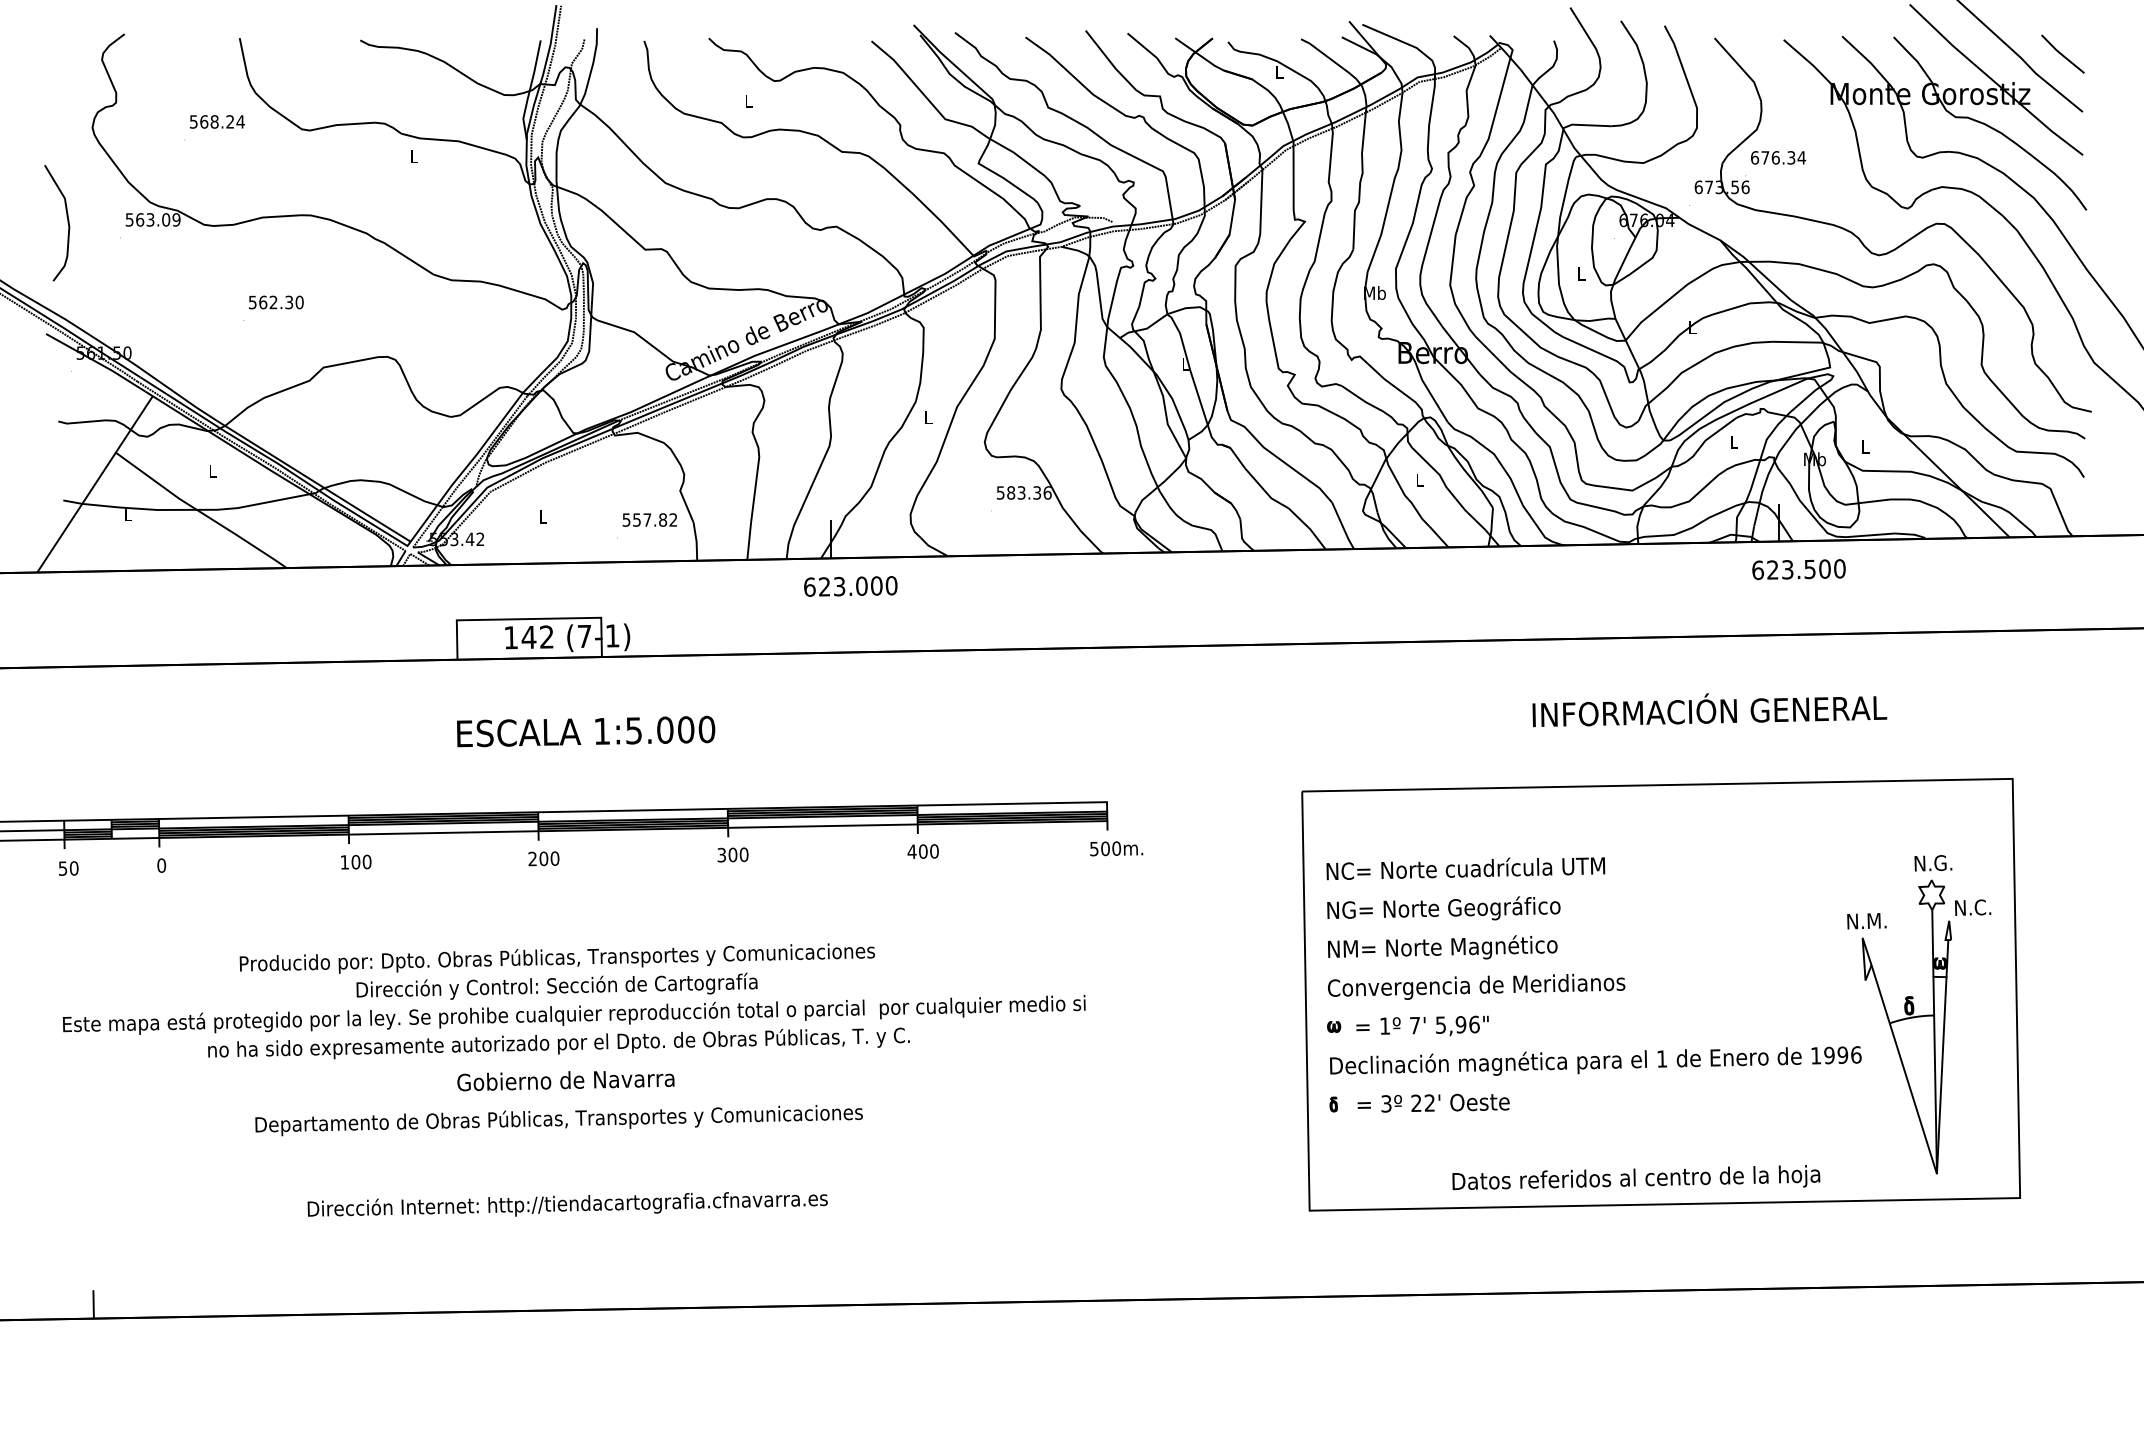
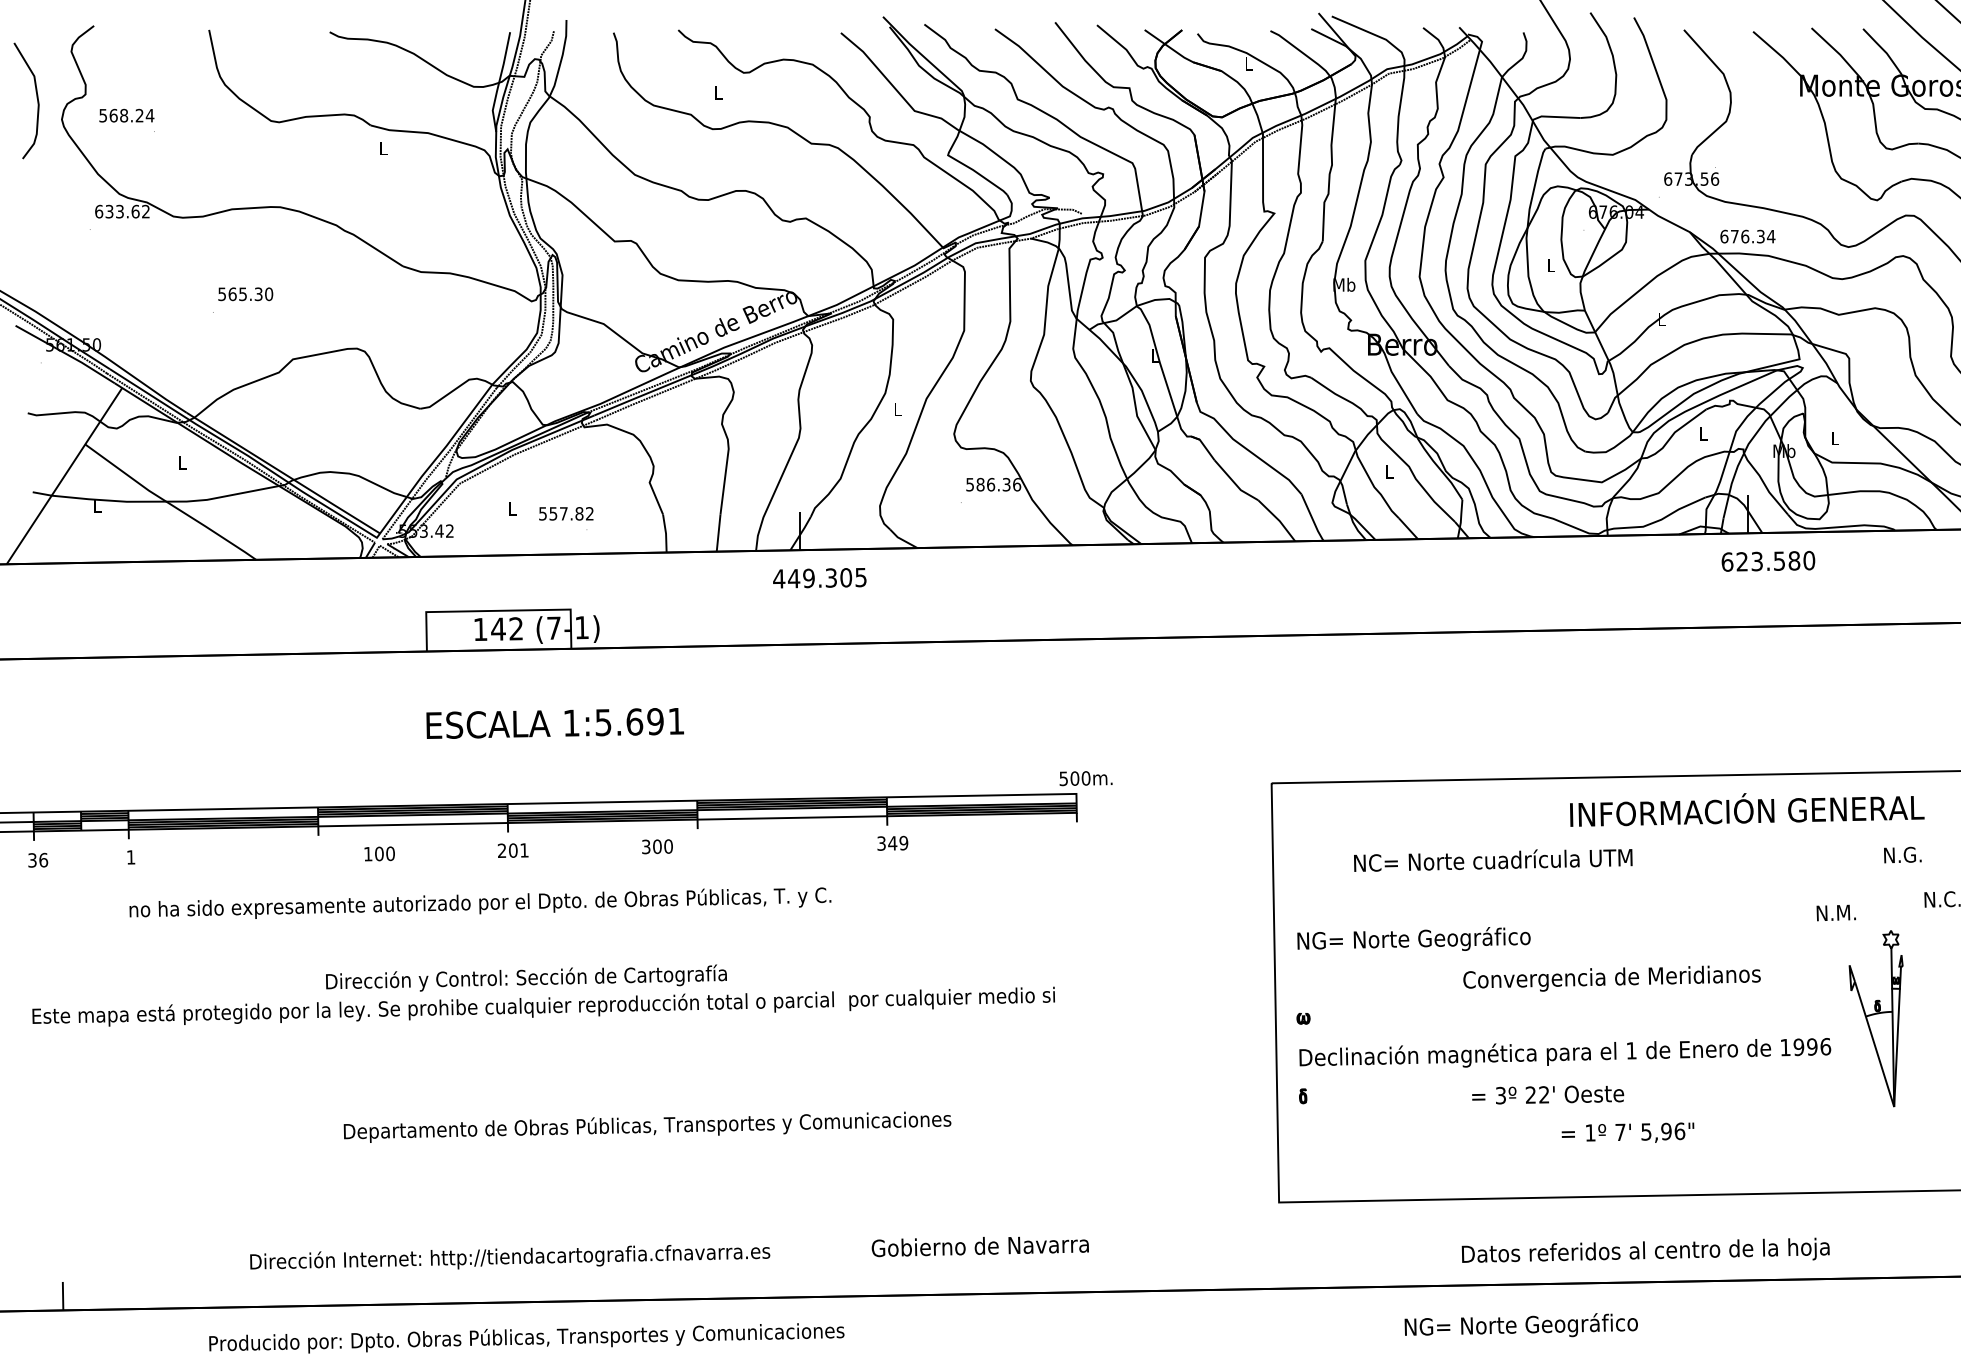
text: (217, 121) -> (126, 115), moved
text: (1778, 157) -> (1747, 236), moved
text: (152, 219) -> (121, 211), 563.09 -> 633.62
curve: (67, 223) -> (36, 101), moved
text: (273, 302) -> (242, 294), 562.30 -> 565.30
text: (1021, 492) -> (990, 484), 583.36 -> 586.36
text: (649, 519) -> (565, 513), moved
text: (1824, 568) -> (1793, 560), 623.500 -> 623.580
text: (850, 586) -> (819, 578), 623.000 -> 449.305
text: (1709, 710) -> (1746, 810), moved
text: (686, 729) -> (655, 721), 1:5.000 -> 1:5.691
text: (1116, 848) -> (1085, 778), moved
text: (922, 851) -> (891, 843), 400 -> 349
text: (732, 854) -> (656, 846), moved
text: (554, 858) -> (523, 850), 200 -> 201
text: (356, 861) -> (379, 853), moved
text: (161, 865) -> (130, 857), 0 -> 1
text: (68, 868) -> (37, 860), 50 -> 36
text: (1465, 868) -> (1492, 860), moved
text: (1443, 908) -> (1520, 1325), moved
text: (1452, 947) -> (1421, 939), NM= Norte Magnético -> NG= Norte Geográfico
text: (556, 958) -> (525, 1338), moved
text: (1476, 986) -> (1611, 978), moved
text: (1422, 1025) -> (1627, 1132), moved
part: (1906, 1026) -> (1875, 1018), size x0.6
text: (558, 1043) -> (479, 903), moved
text: (565, 1081) -> (979, 1247), moved
text: (1433, 1102) -> (1547, 1094), moved
text: (558, 1120) -> (646, 1127), moved
text: (1636, 1177) -> (1645, 1250), moved
text: (567, 1204) -> (509, 1257), moved

